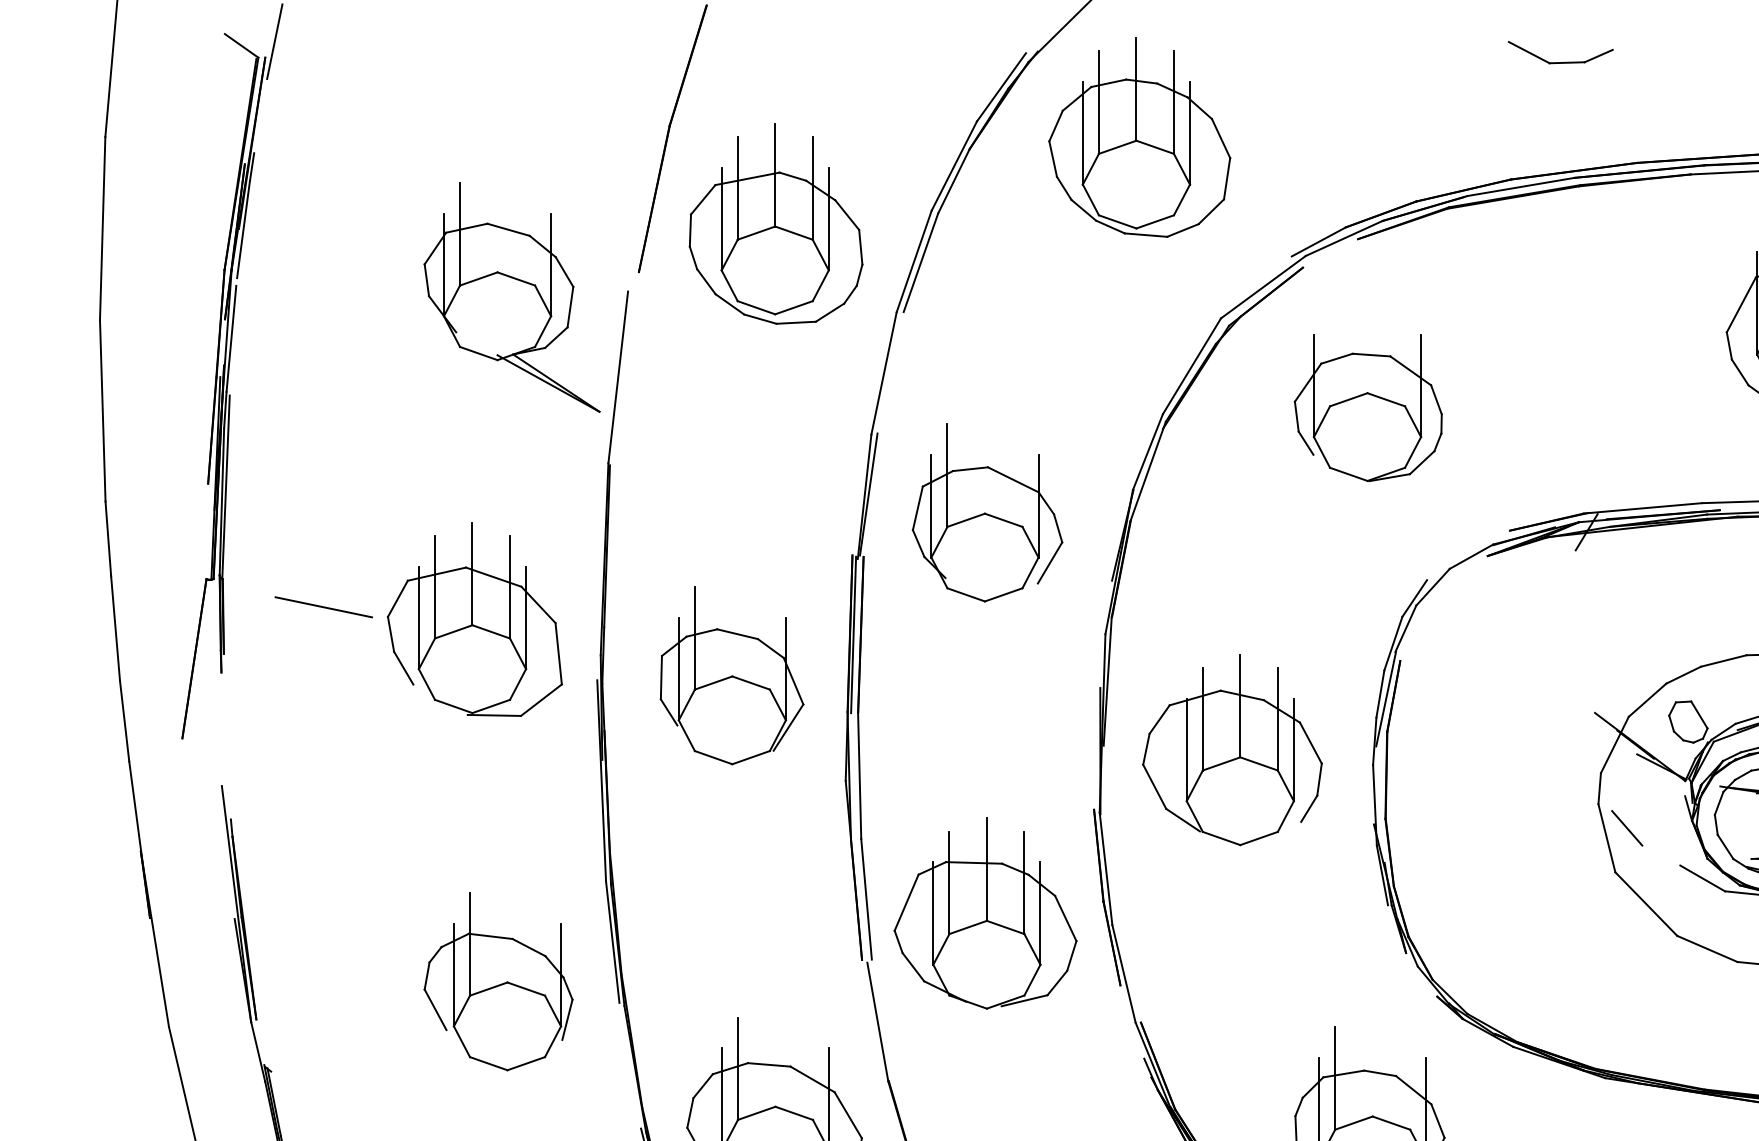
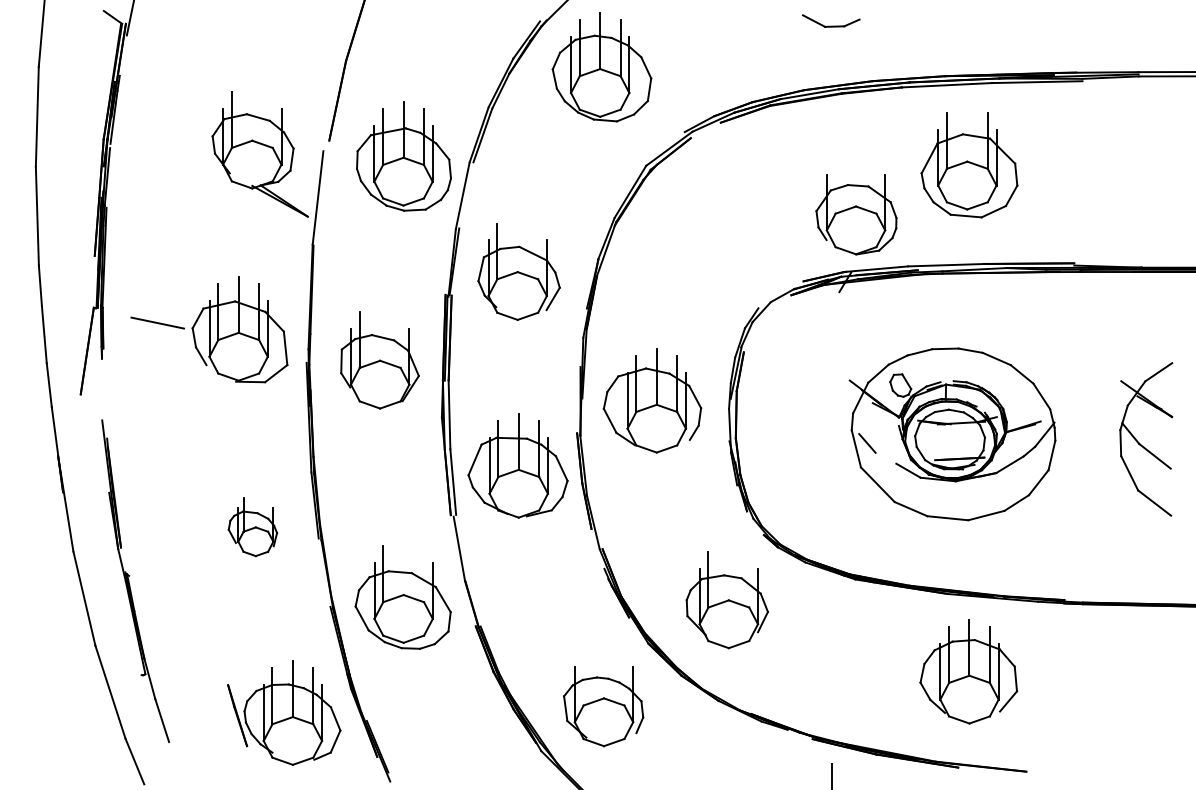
part: (775, 224) -> (403, 156), moved
part: (1368, 407) -> (856, 214), moved
part: (984, 912) -> (517, 465), moved
part: (497, 982) -> (252, 527), size x0.6

